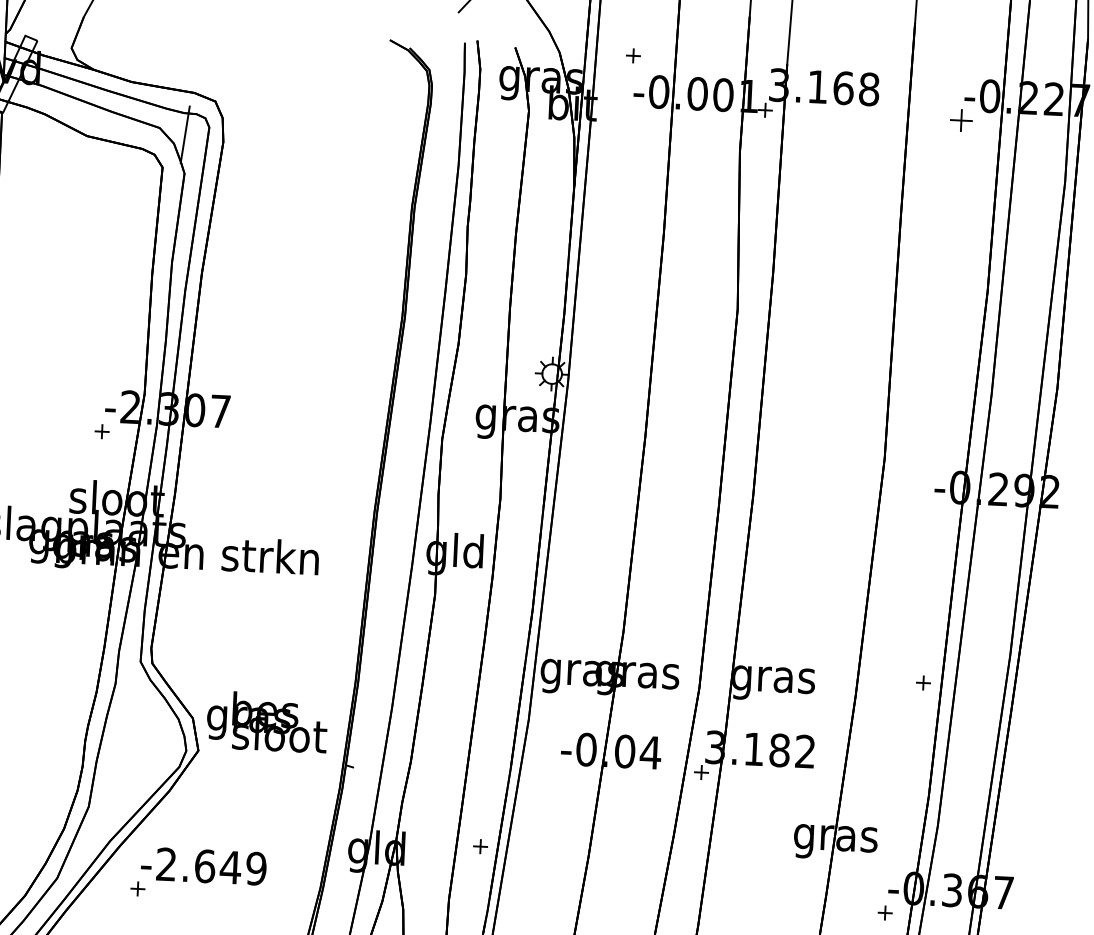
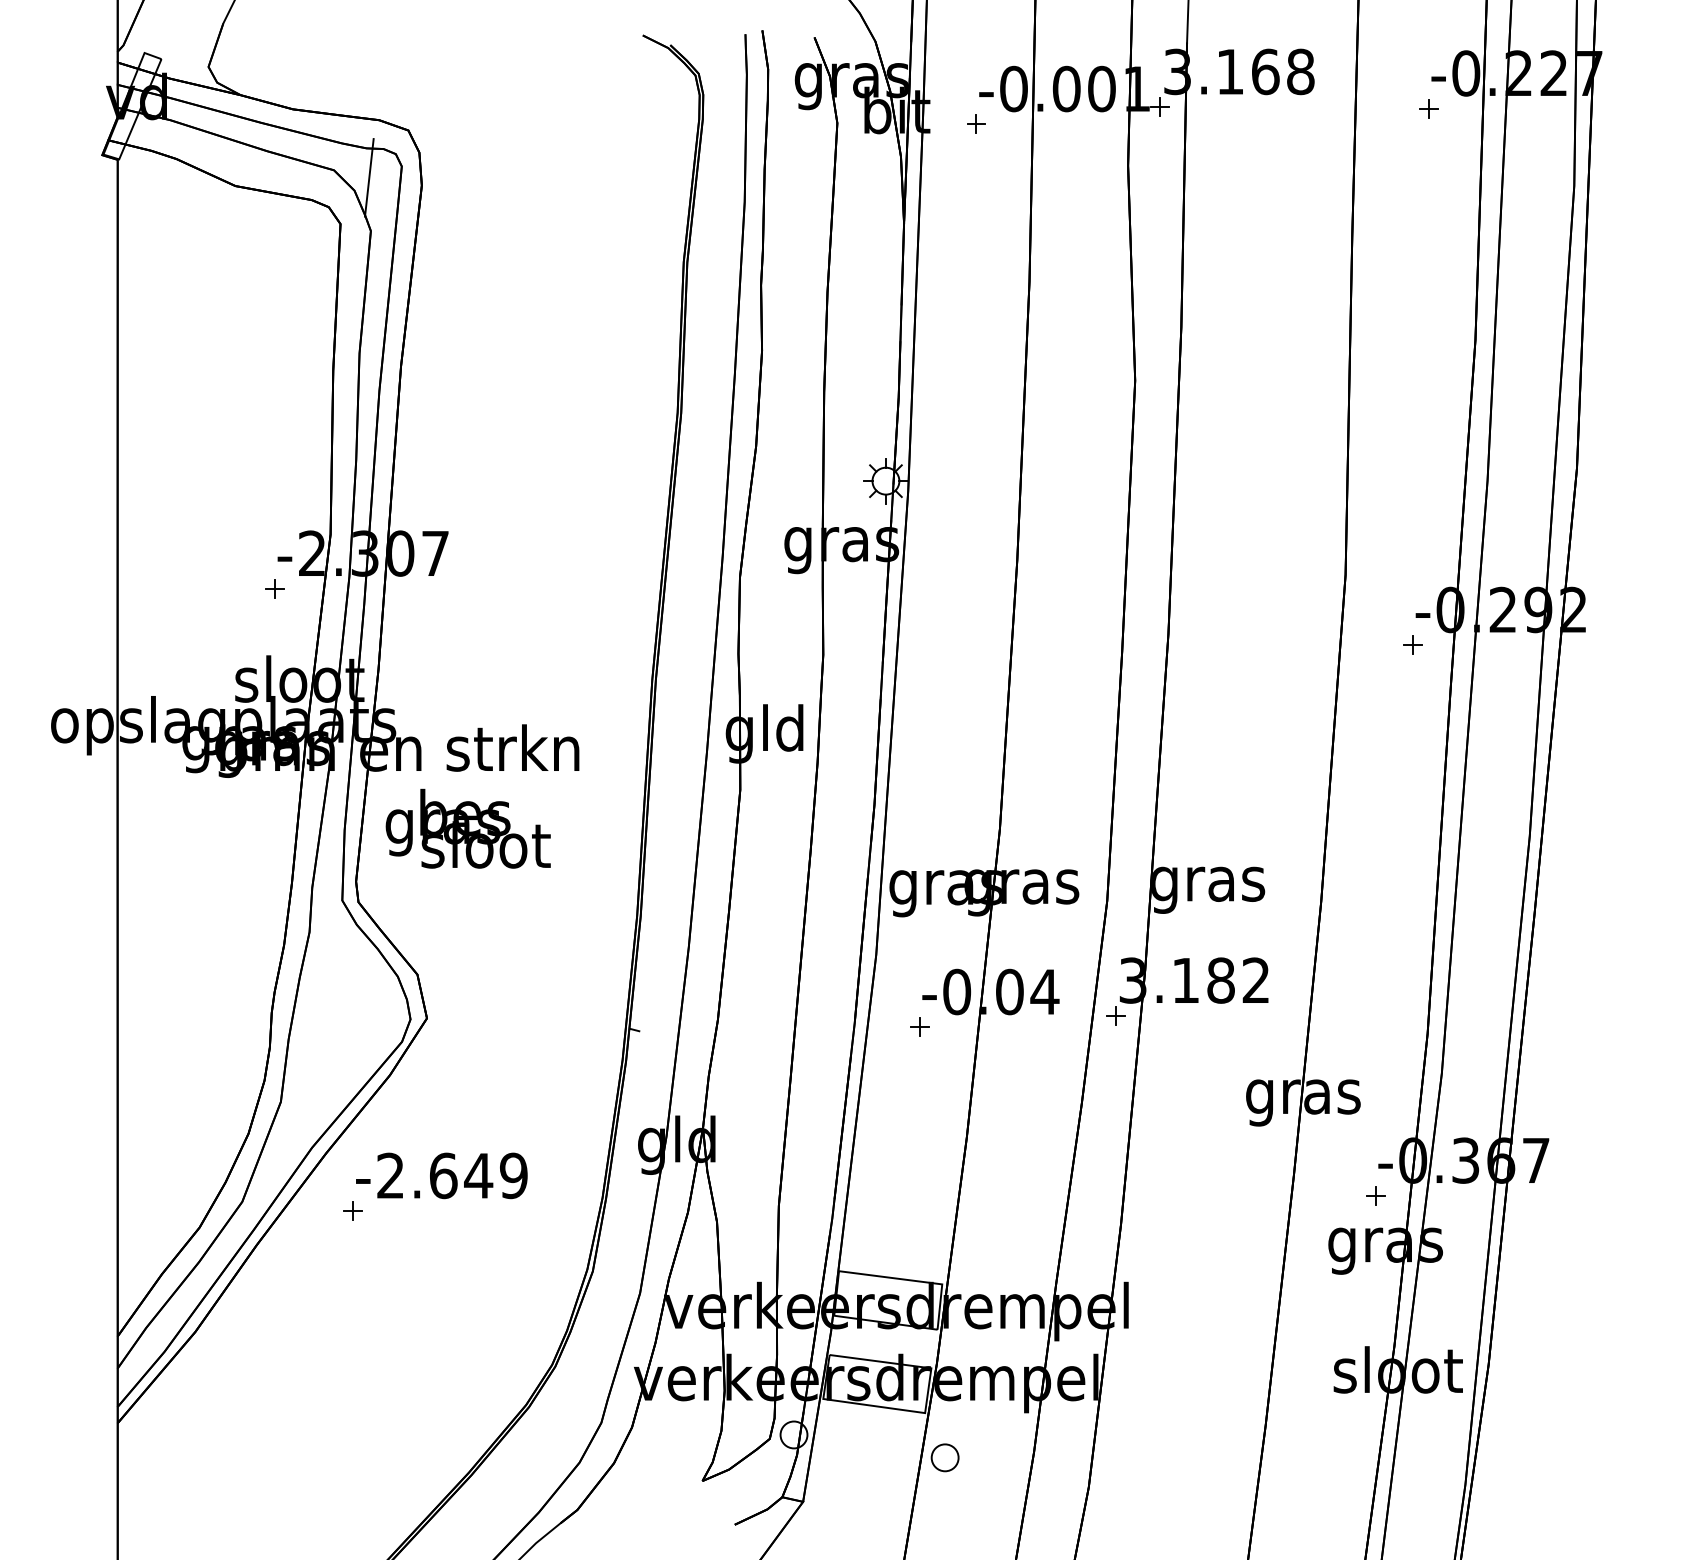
part: (633, 55) -> (976, 123), moved
part: (961, 120) -> (1428, 108), size x0.62
part: (923, 682) -> (1412, 644), moved
text: (266, 721) -> (467, 828), moved
part: (480, 846) -> (919, 1026), moved

